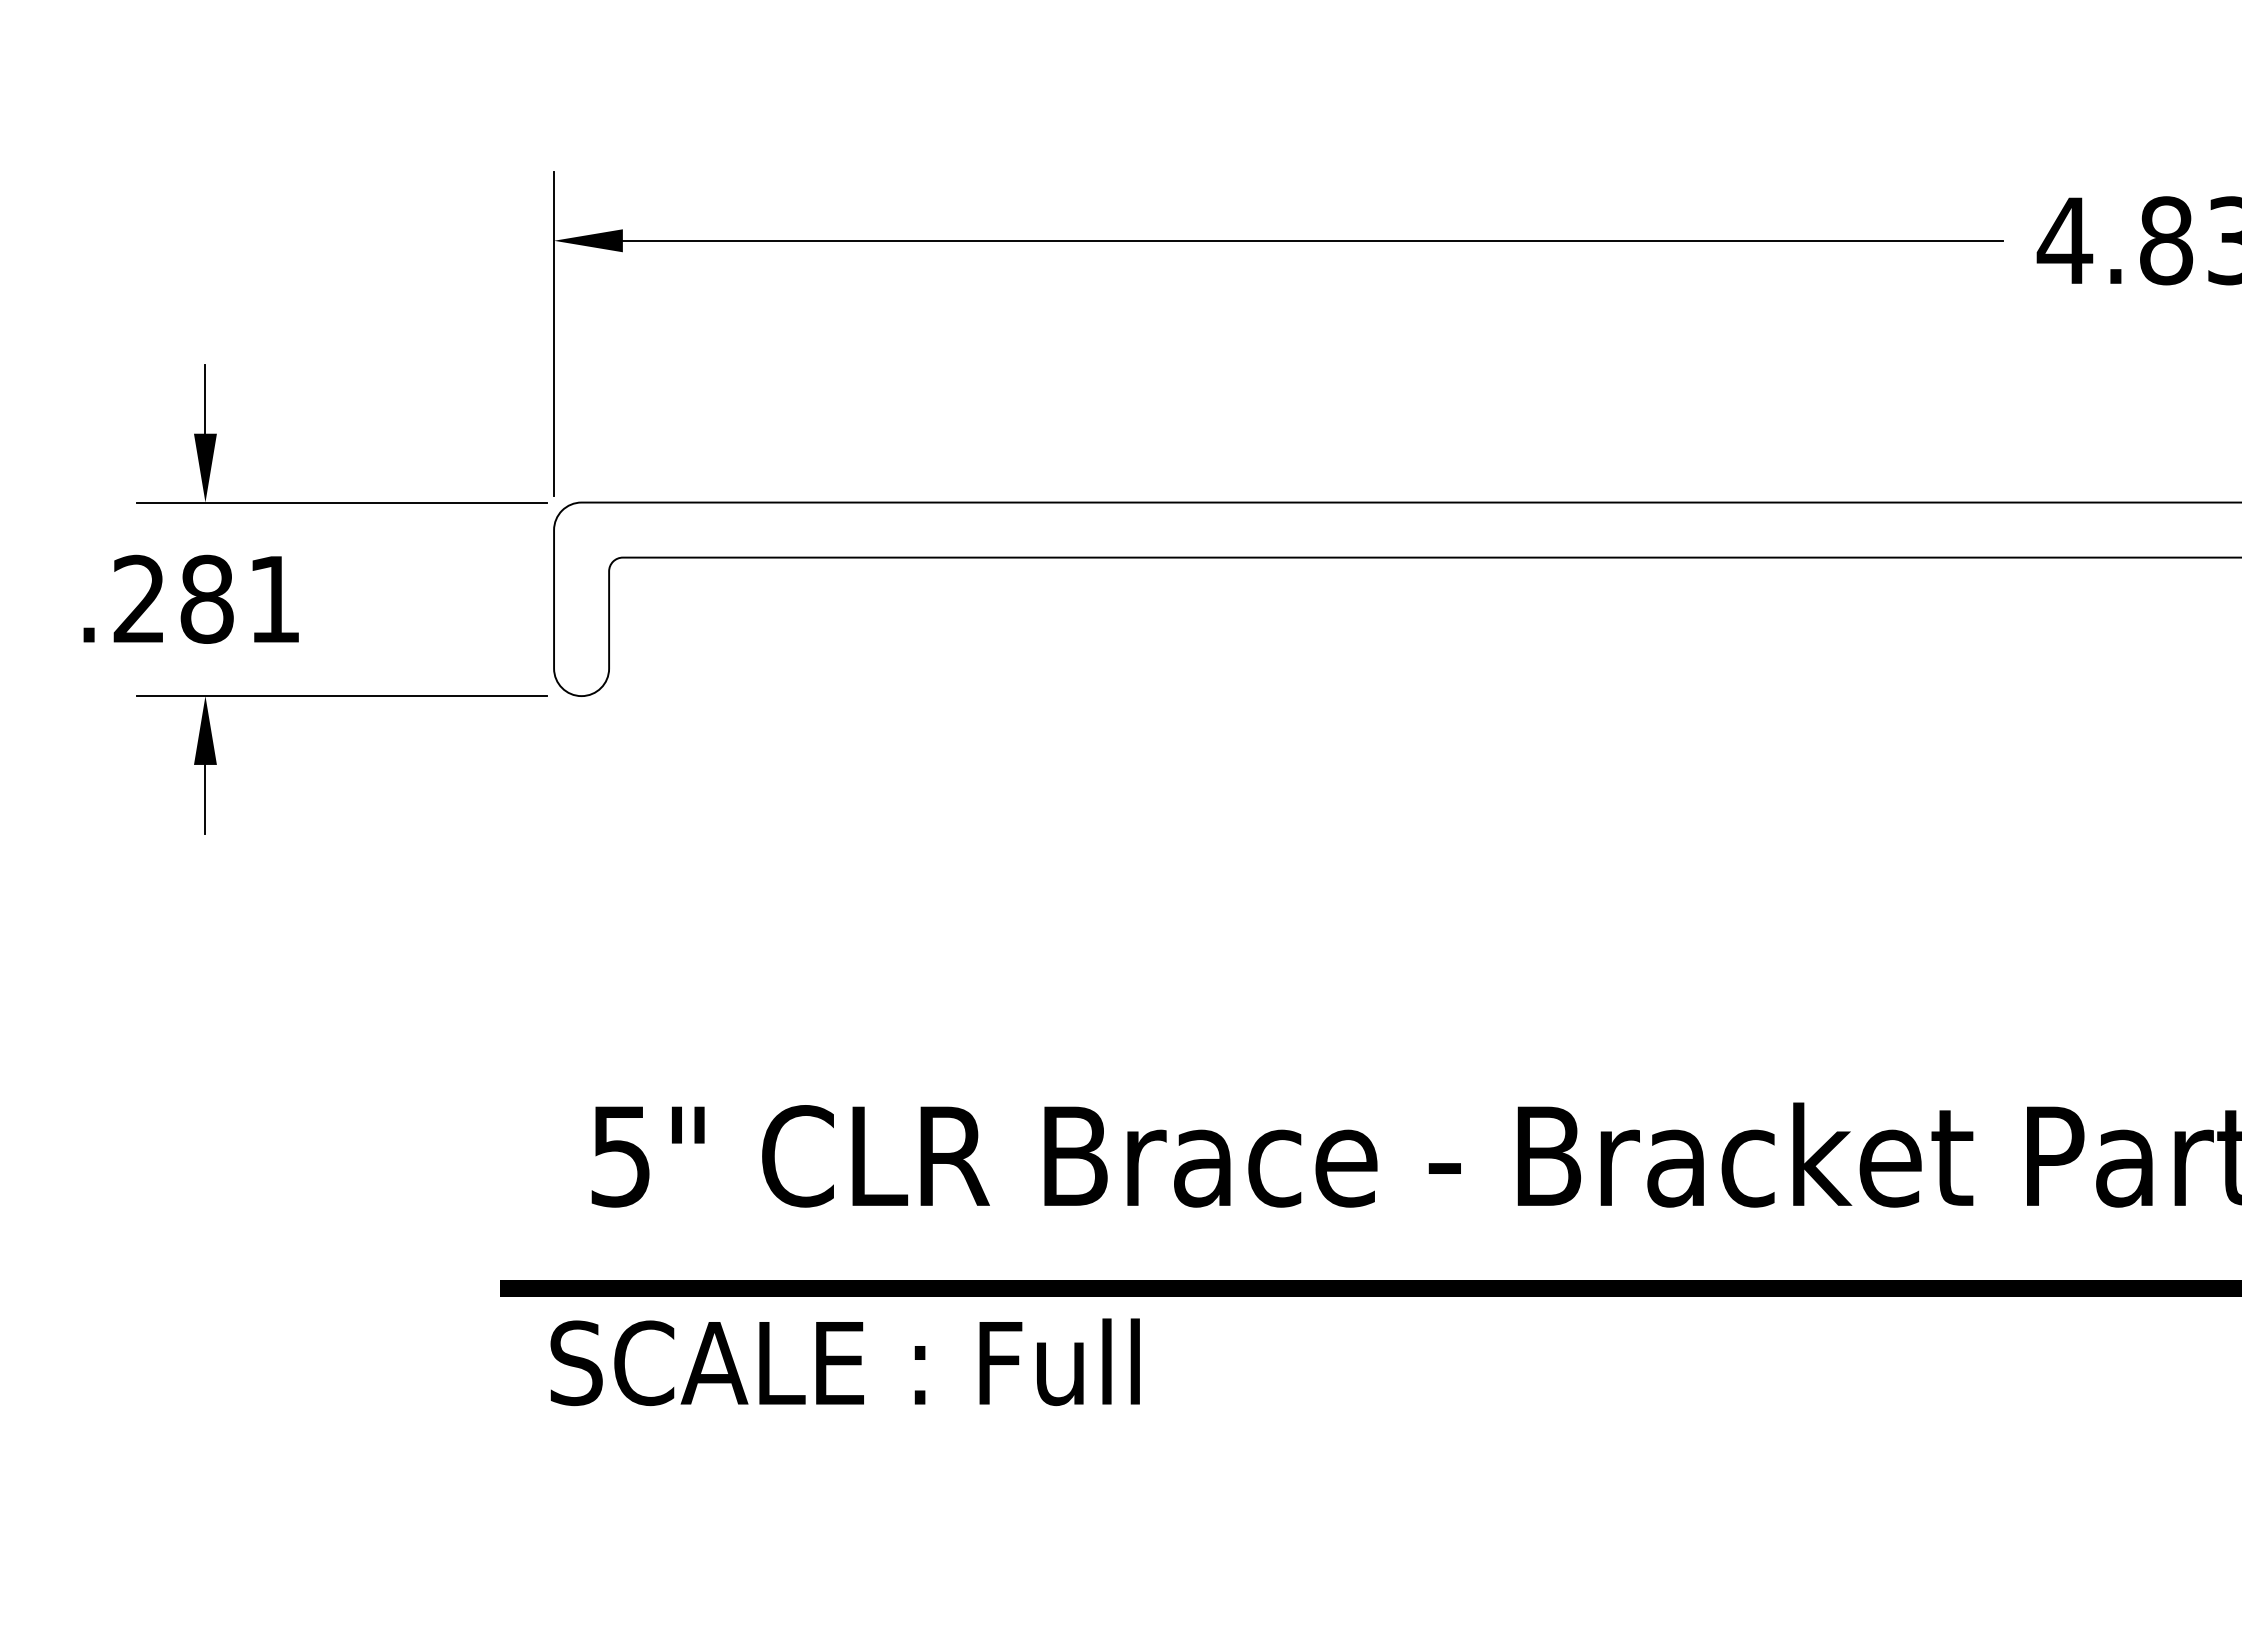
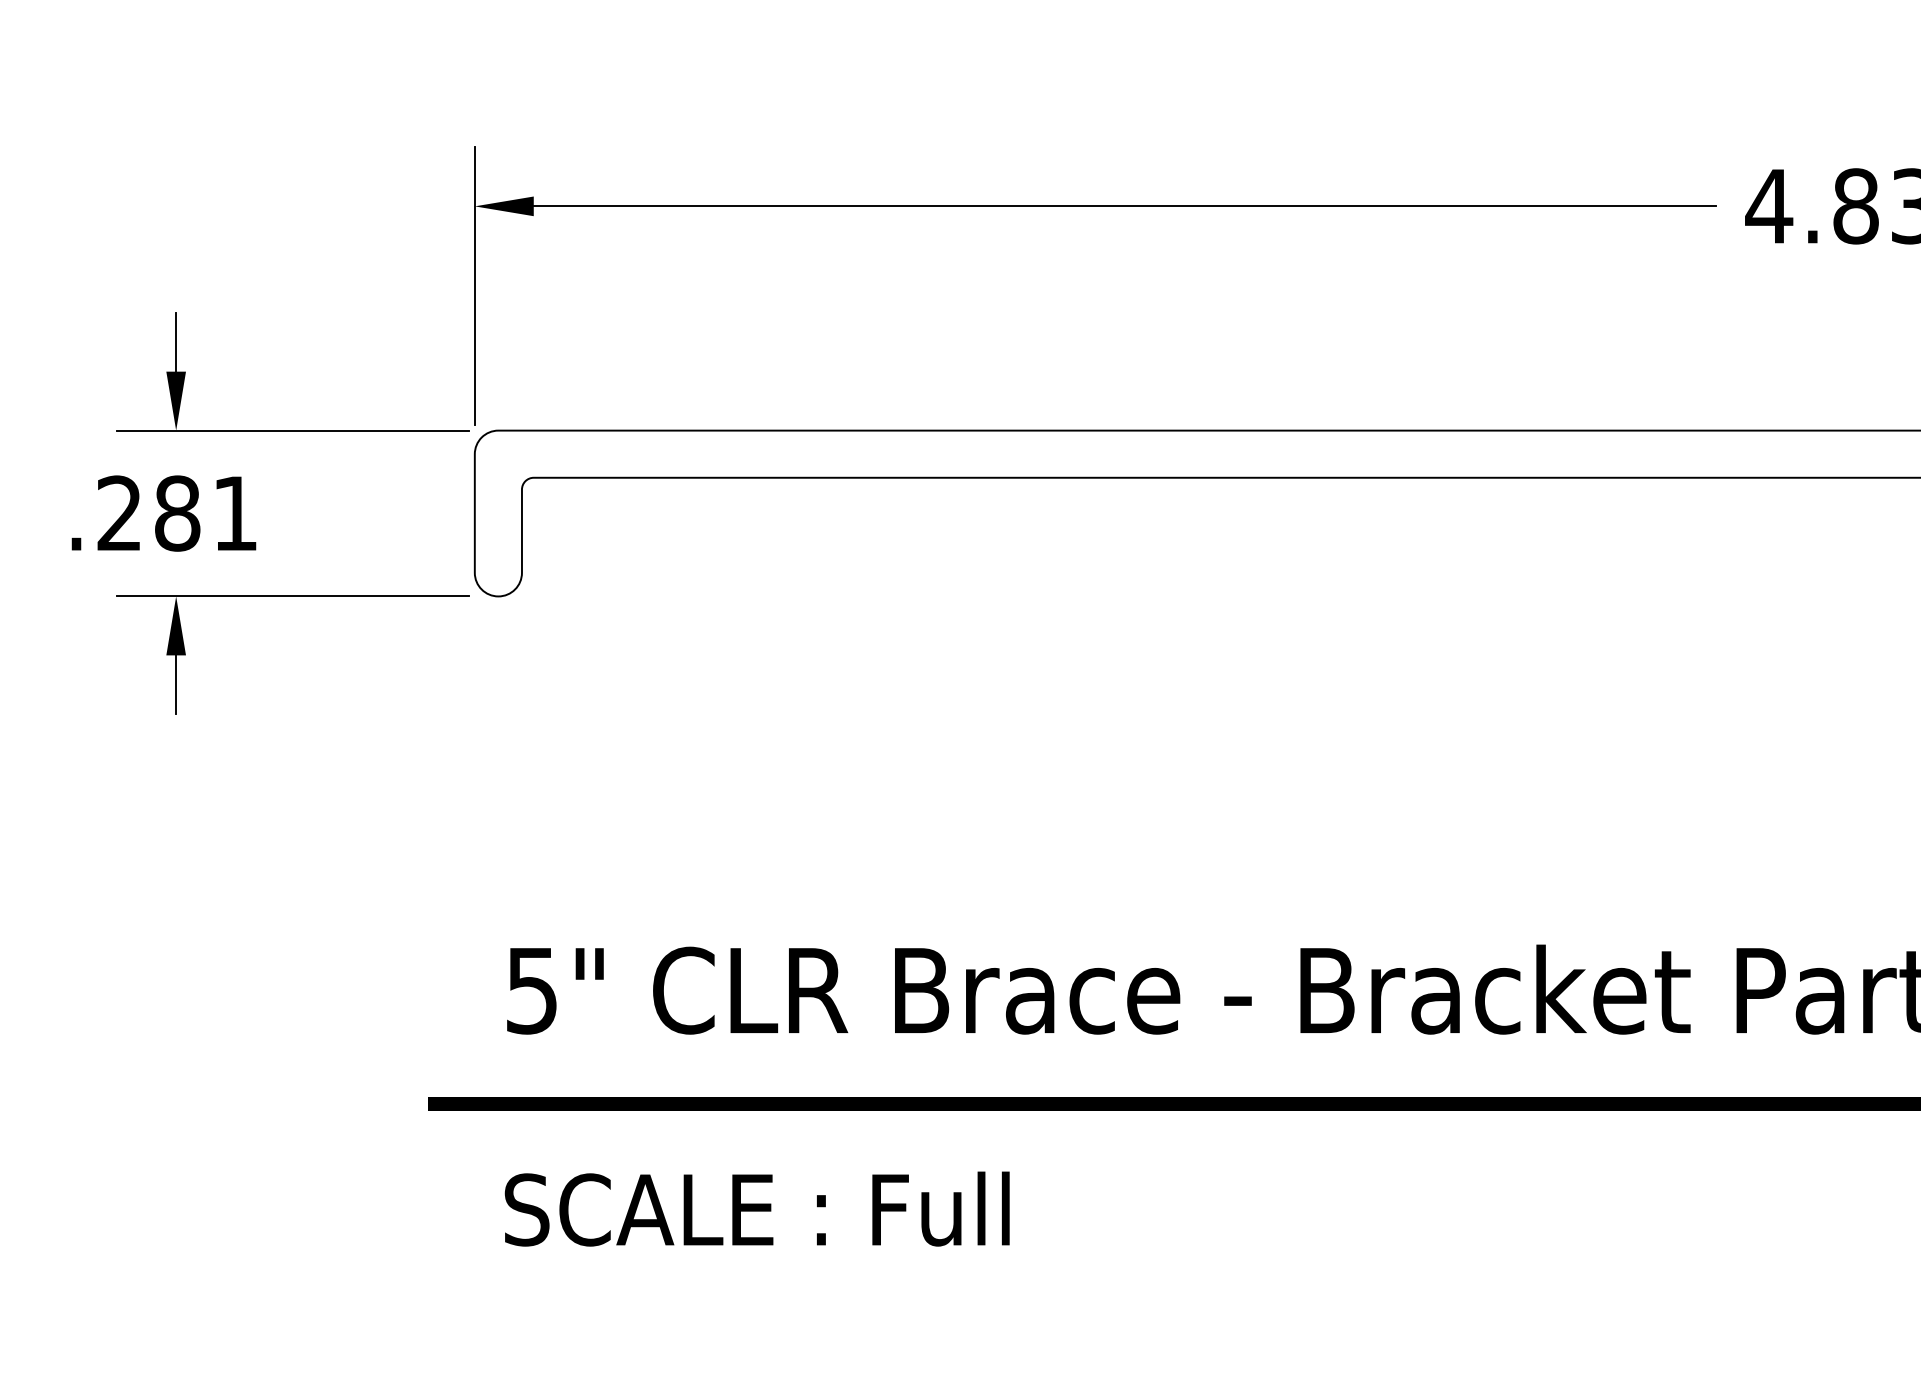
text: (844, 1361) -> (756, 1208), moved

